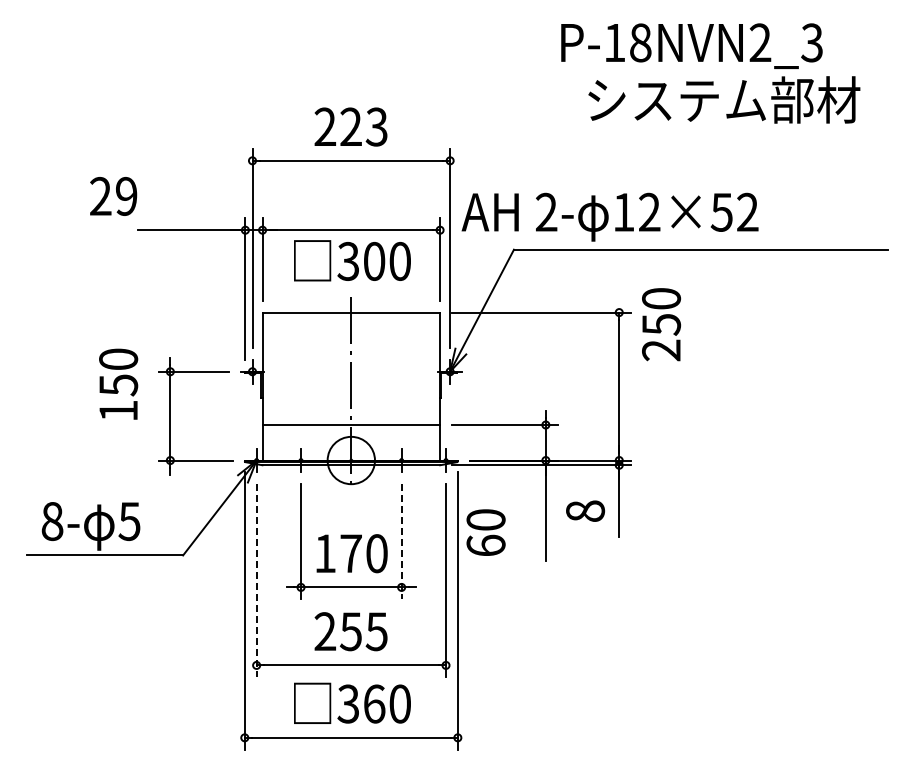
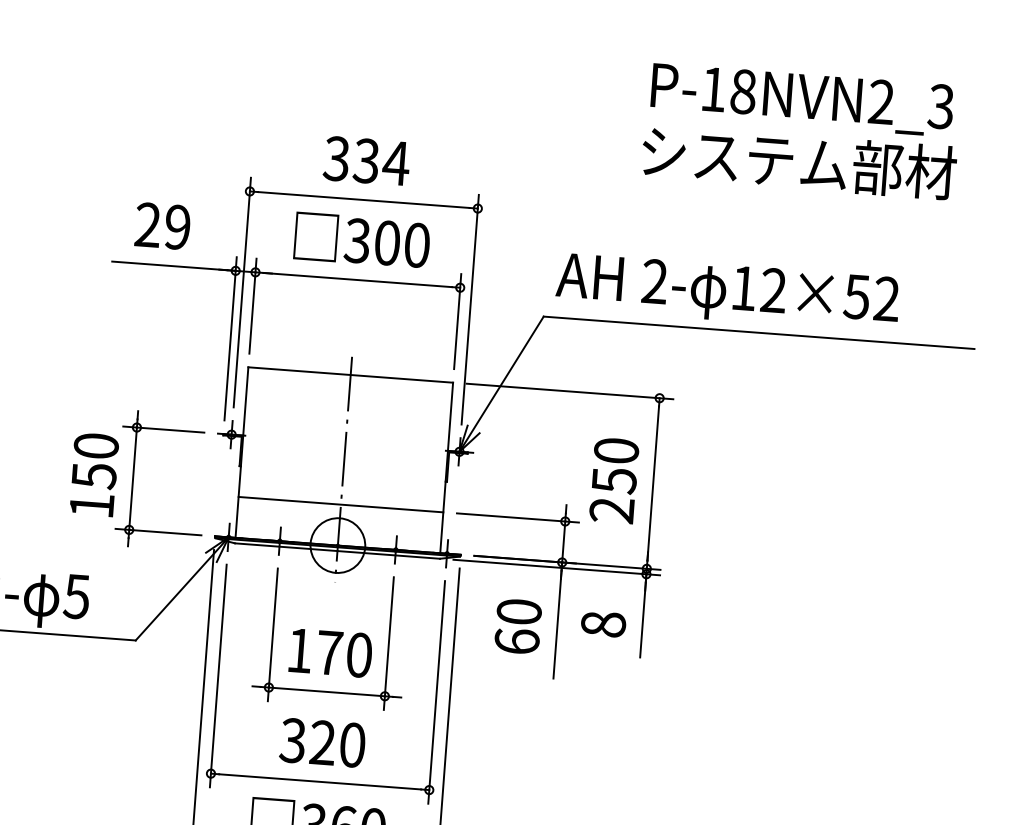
text: (691, 45) -> (801, 99), moved
text: (351, 126) -> (367, 160), 223 -> 334
text: (113, 196) -> (162, 226), moved
text: (609, 216) -> (727, 291), moved
text: (352, 260) -> (362, 240), moved
text: (661, 324) -> (614, 480), moved
text: (118, 383) -> (94, 473), moved
text: (485, 532) -> (517, 626), moved
line: (401, 541) -> (388, 643), dashed -> solid
line: (256, 580) -> (218, 675), dashed -> solid
text: (350, 631) -> (322, 742), 255 -> 320

